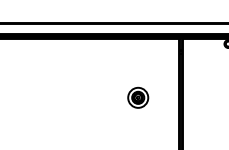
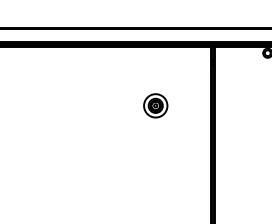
part: (138, 97) -> (155, 105), moved

